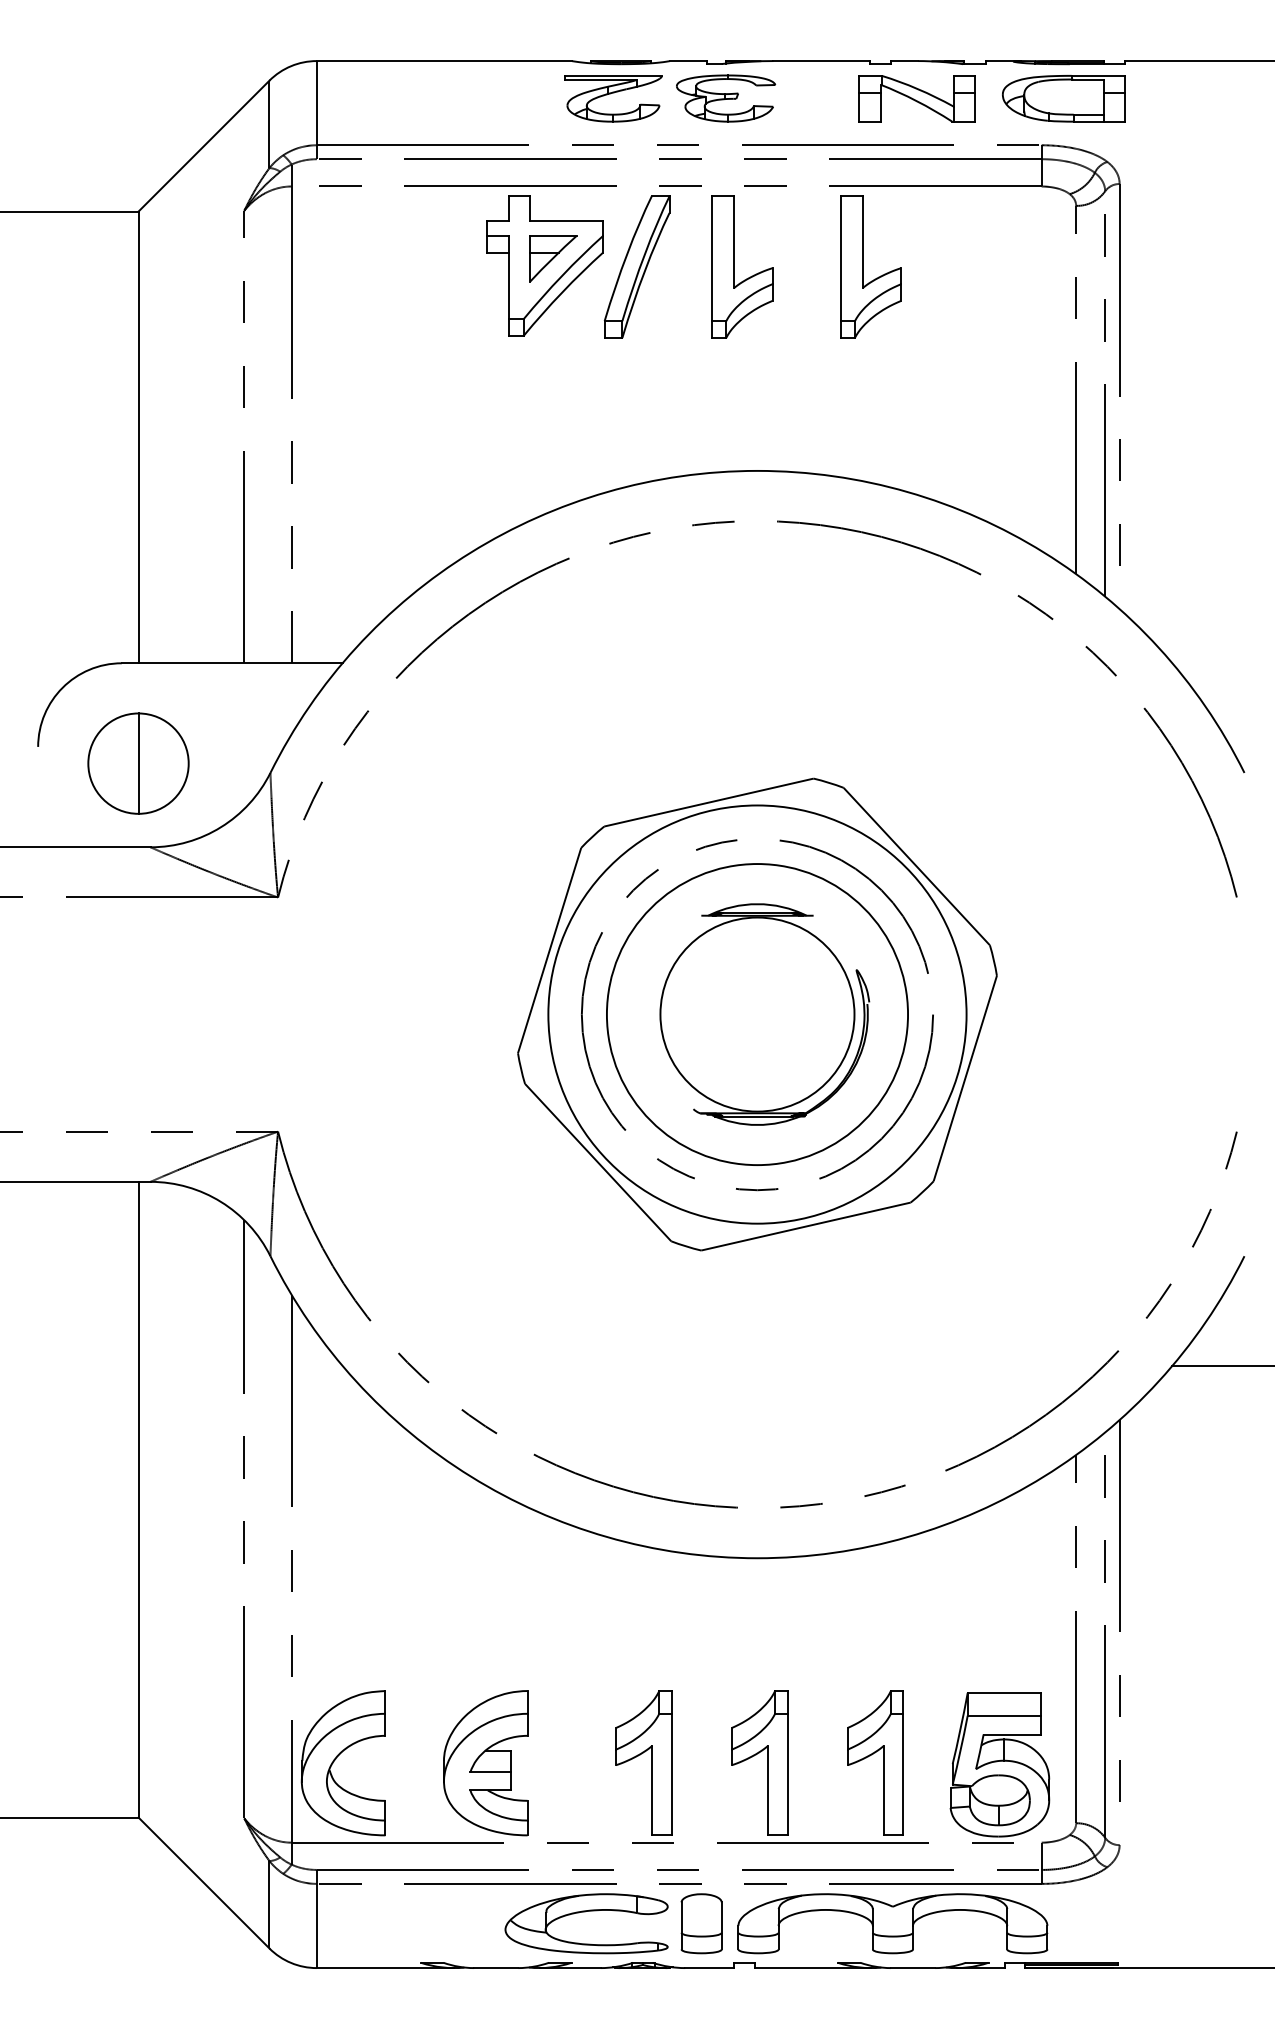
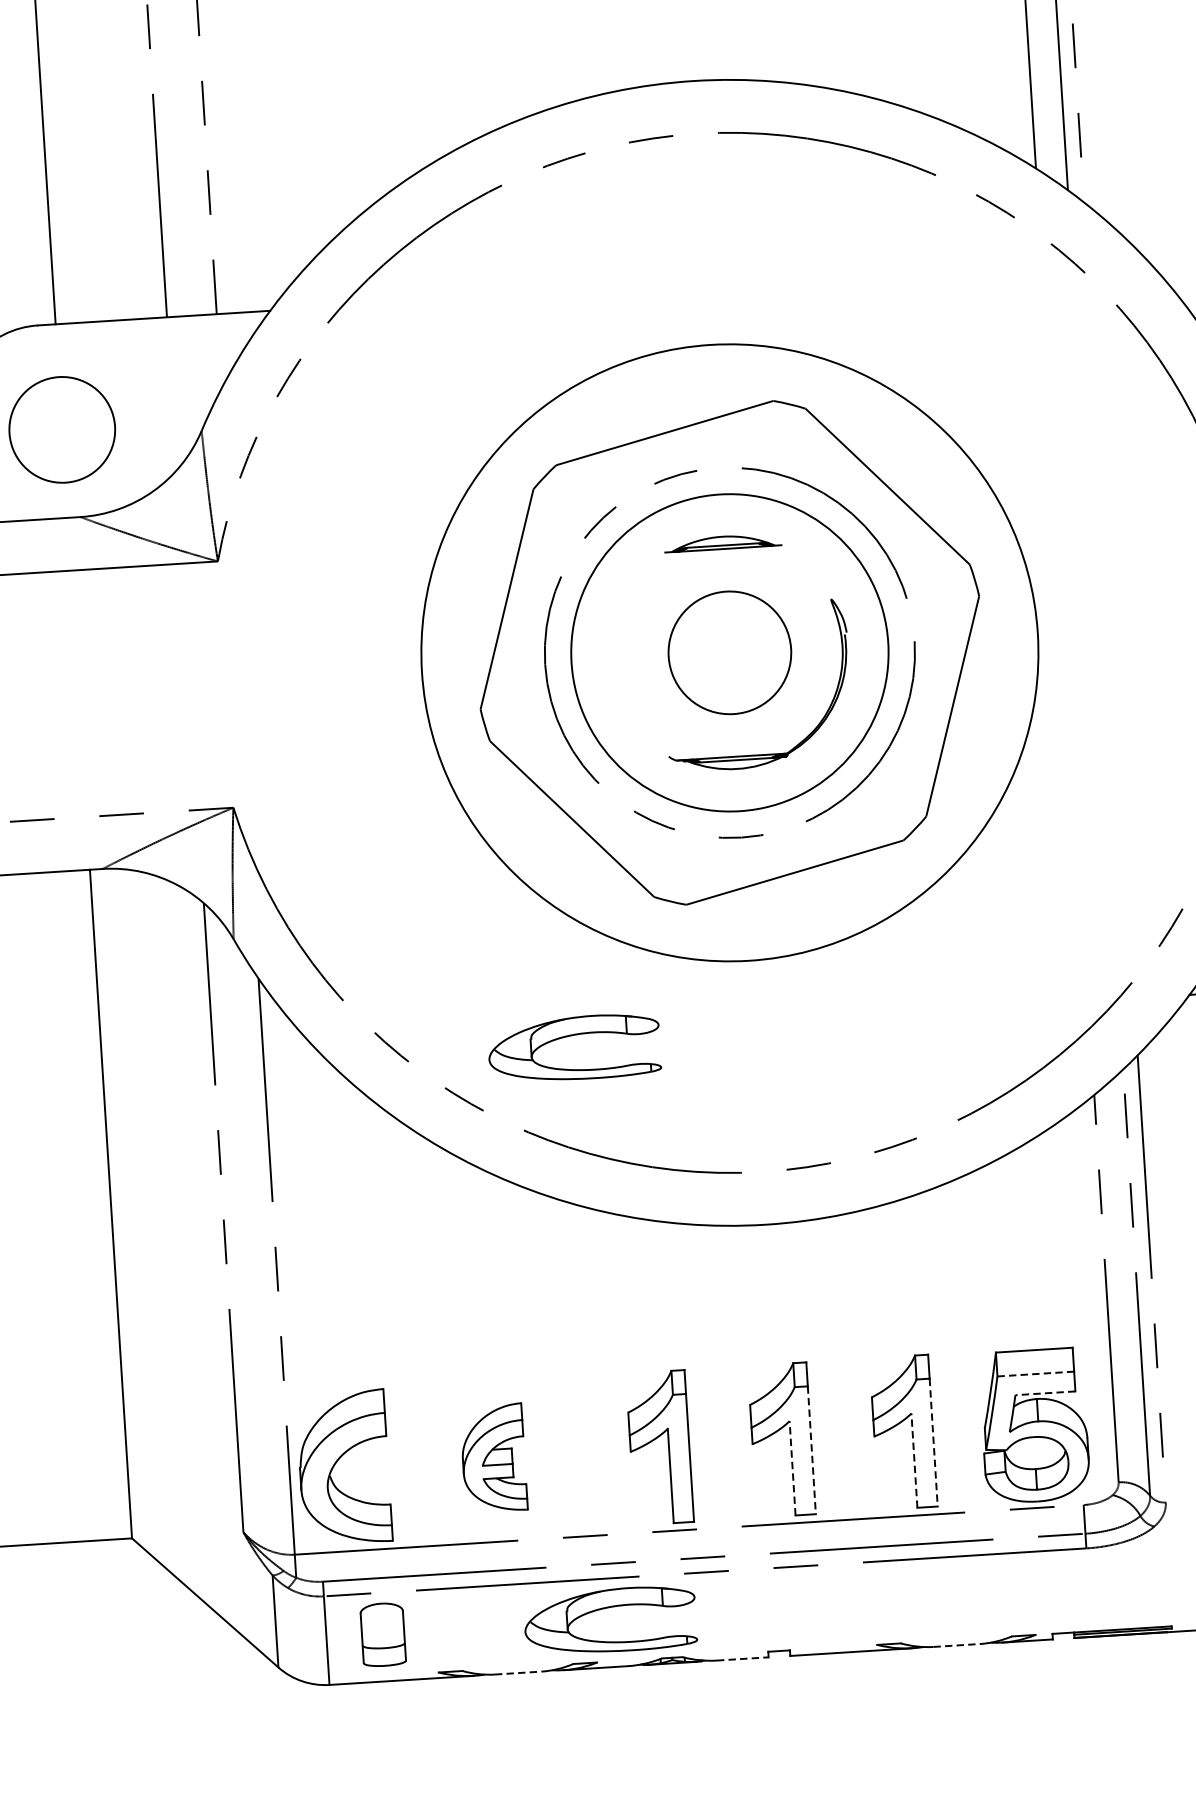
line: (138, 763) -> (62, 429), removed
circle: (757, 1014) -> (729, 652), size x0.6
circle: (757, 1014) -> (729, 652), size x1.4
part: (585, 1368) -> (572, 1036), added
line: (1004, 1715) -> (1036, 1373), solid -> dashed
line: (1012, 1734) -> (1045, 1393), solid -> dashed
part: (485, 1763) -> (493, 1458), size x0.7
line: (787, 1774) -> (811, 1450), solid -> dashed
line: (903, 1774) -> (933, 1442), solid -> dashed
line: (768, 1790) -> (792, 1468), solid -> dashed
line: (884, 1790) -> (914, 1460), solid -> dashed
part: (701, 1923) -> (383, 1634), moved
part: (892, 1923) -> (932, 1599), removed
line: (496, 1968) -> (518, 1673), solid -> dashed
line: (709, 1968) -> (742, 1659), solid -> dashed
line: (913, 1968) -> (957, 1645), solid -> dashed

